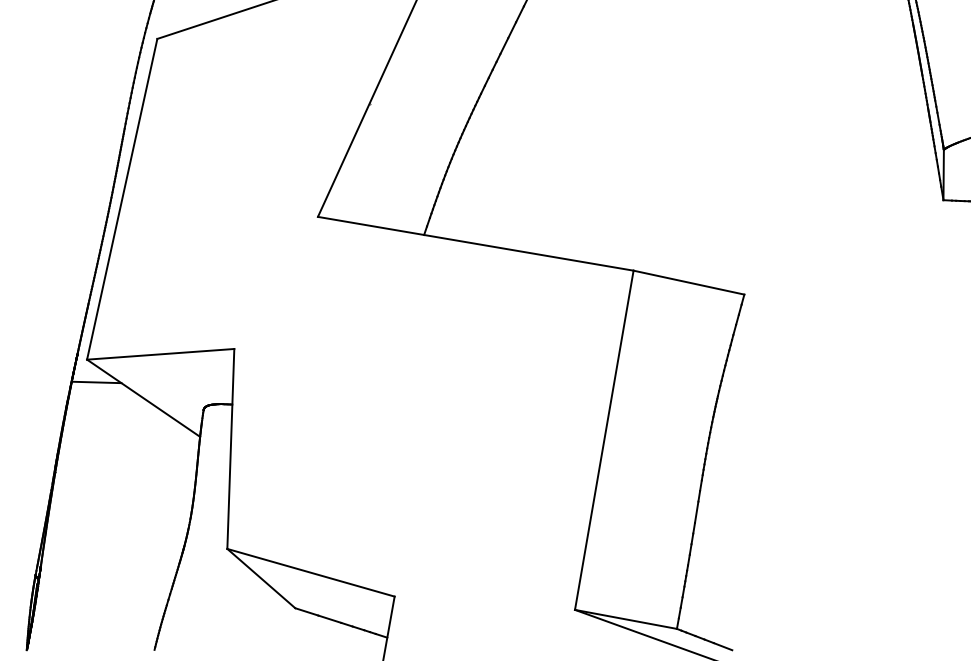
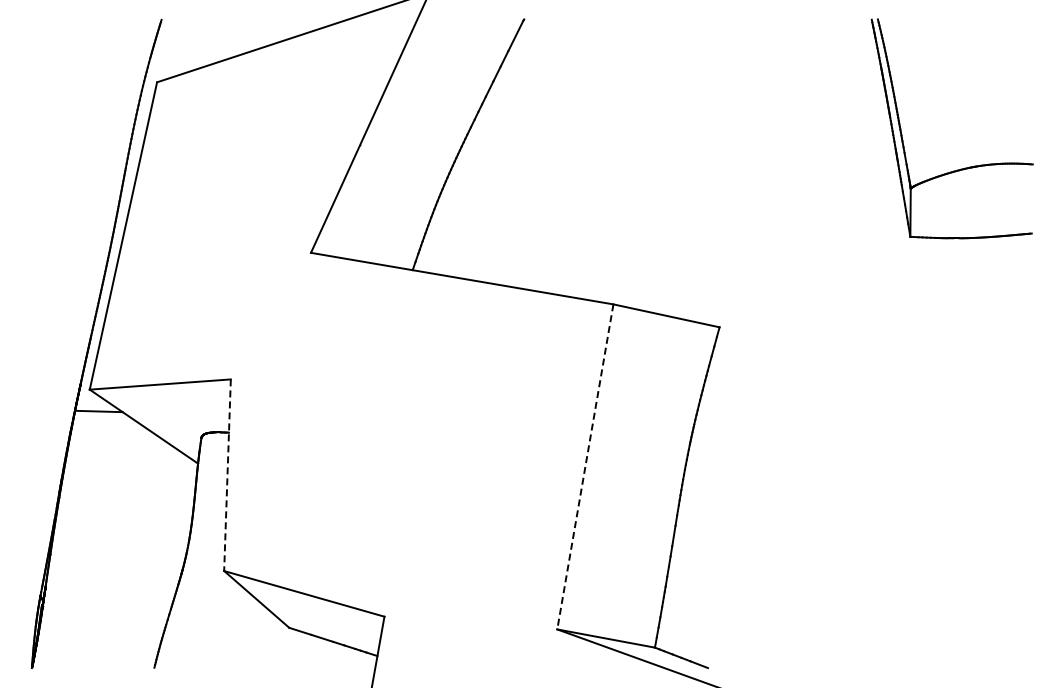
line: (604, 439) -> (585, 466), solid -> dashed
line: (230, 449) -> (227, 475), solid -> dashed

